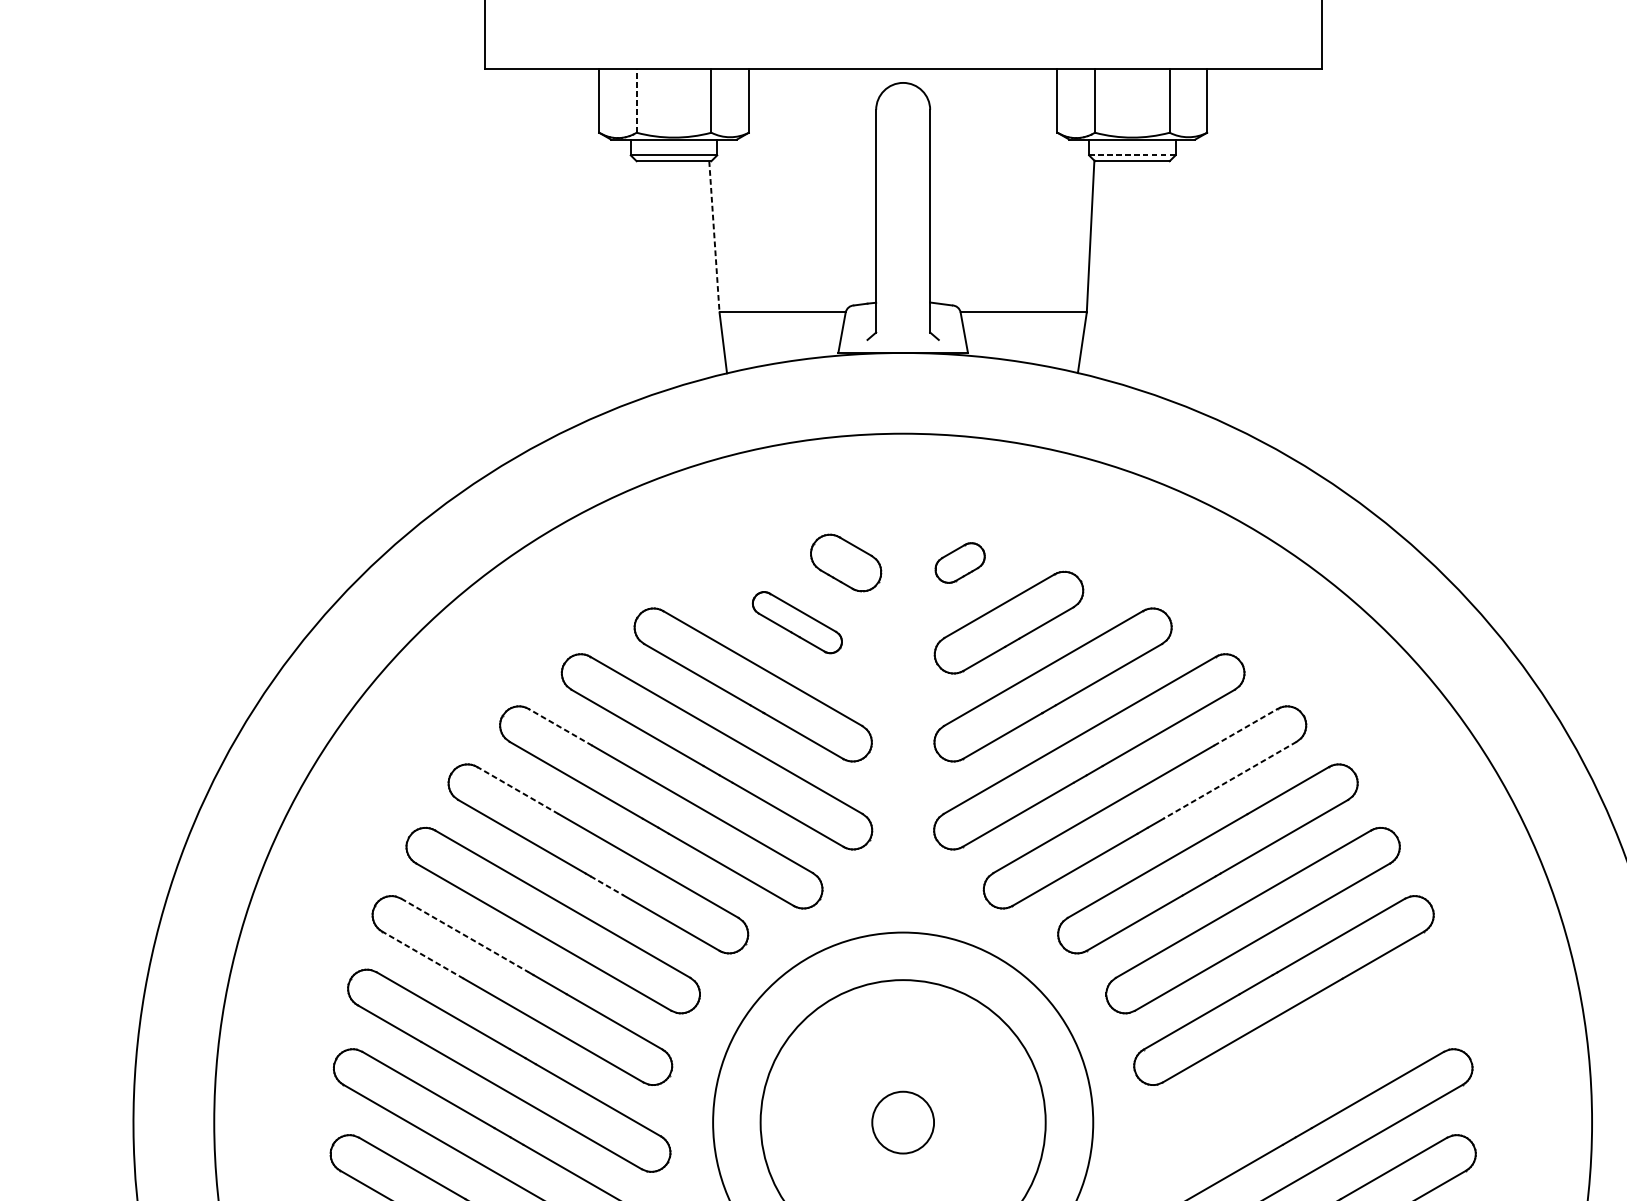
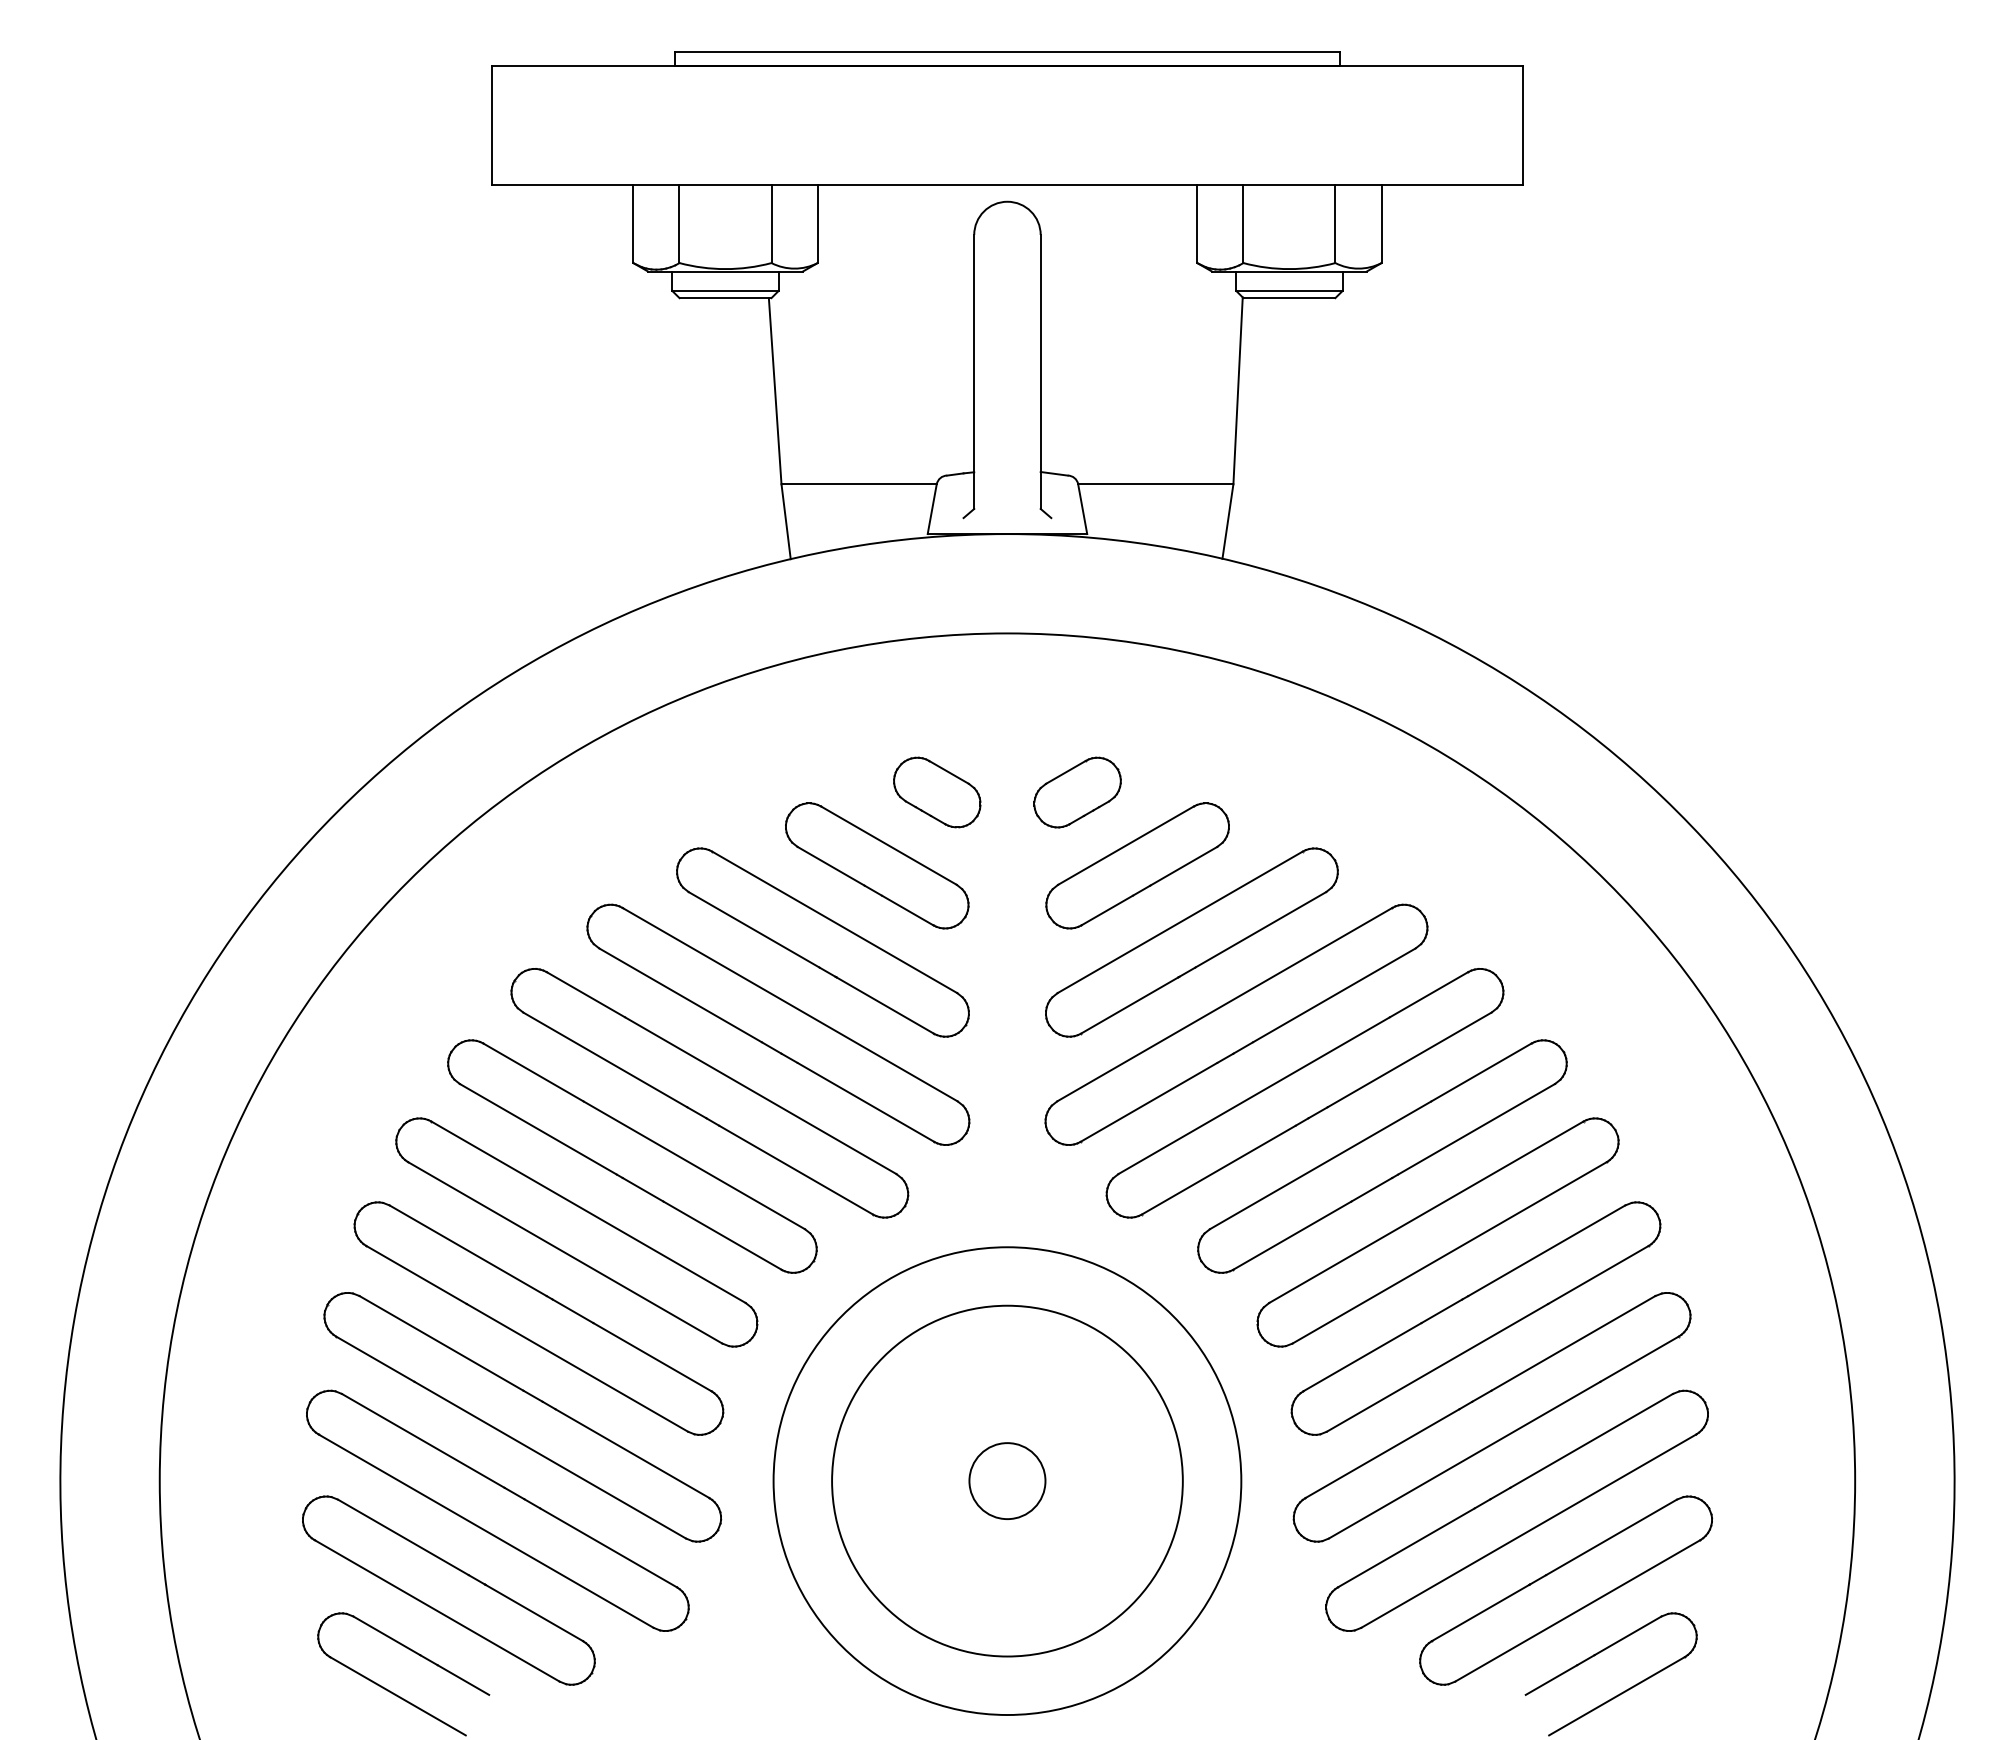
line: (636, 101) -> (679, 224), dashed -> solid
line: (1132, 155) -> (1289, 290), dashed -> solid
line: (714, 237) -> (775, 391), dashed -> solid
part: (960, 563) -> (1077, 792), size x1.43
part: (797, 622) -> (877, 865), size x1.67
line: (560, 727) -> (585, 994), dashed -> solid
line: (1246, 727) -> (1429, 994), dashed -> solid
line: (1229, 779) -> (1409, 1059), dashed -> solid
line: (517, 790) -> (533, 1072), dashed -> solid
line: (607, 885) -> (643, 1189), dashed -> solid
line: (465, 935) -> (468, 1250), dashed -> solid
line: (422, 954) -> (416, 1274), dashed -> solid
part: (1296, 1070) -> (1491, 1417), added

